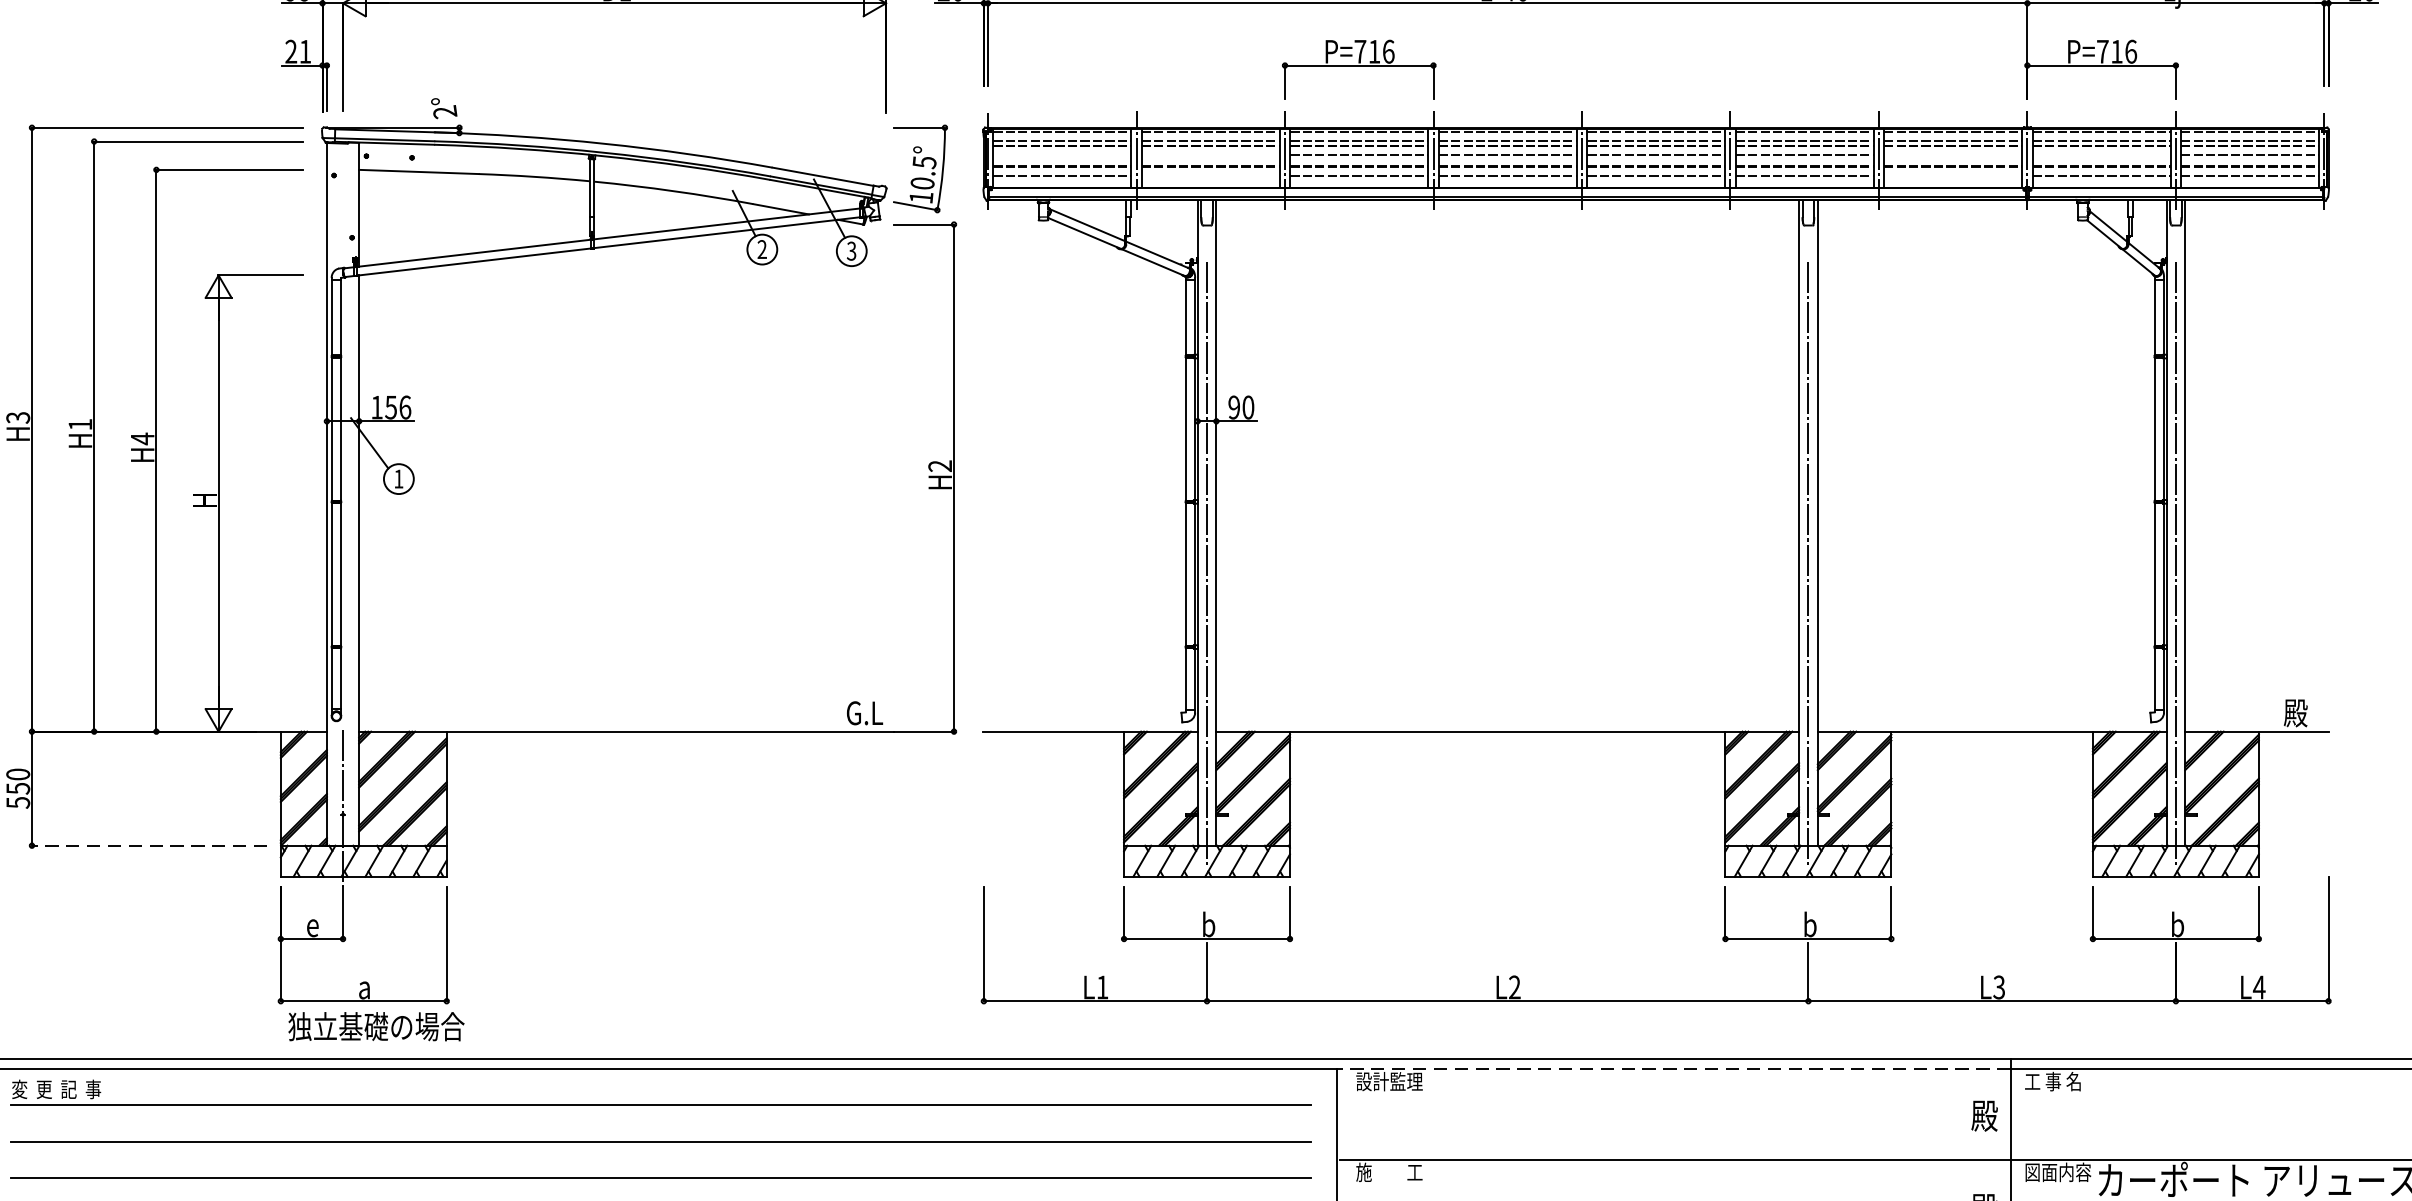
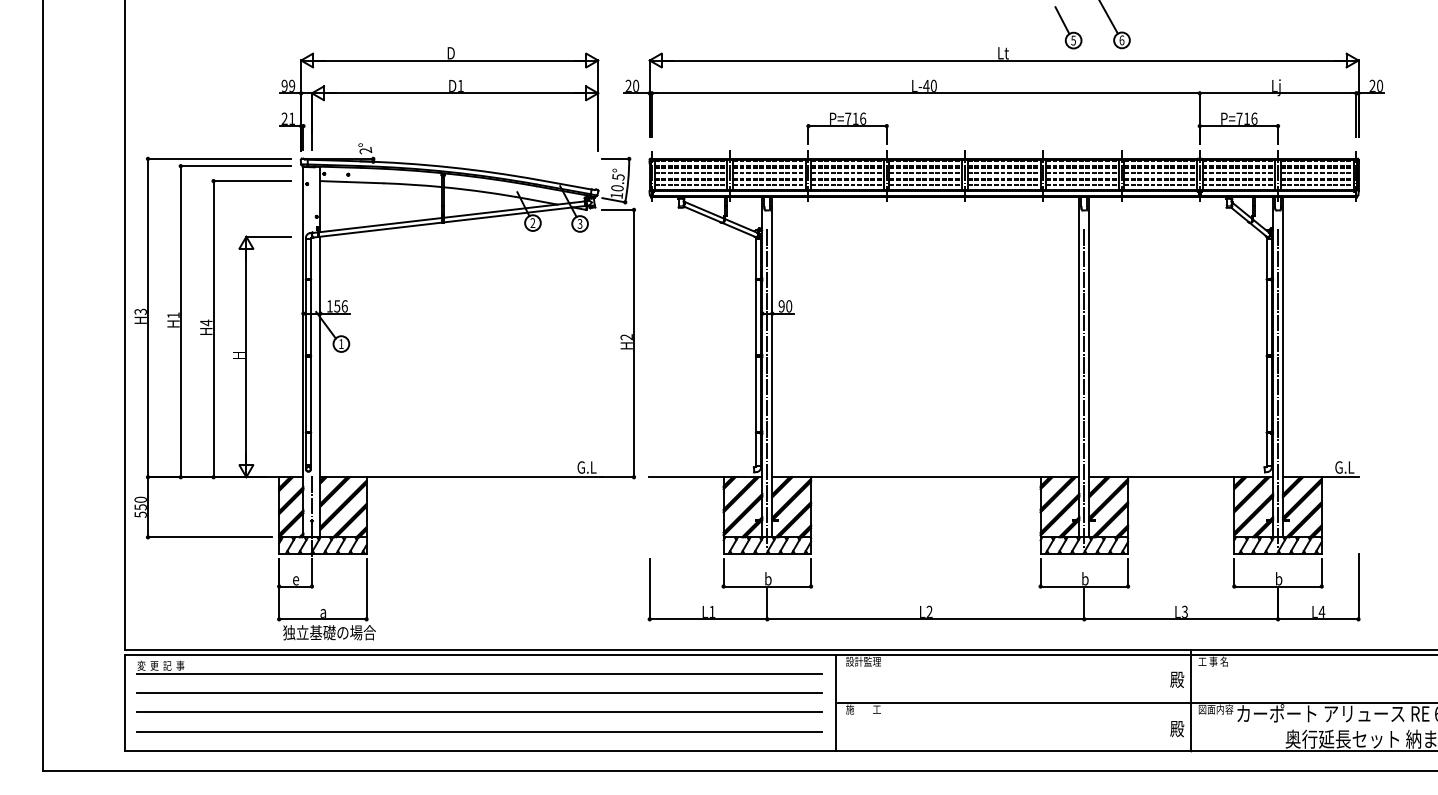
line: (1061, 155) -> (690, 173), added
line: (1209, 155) -> (768, 173), added
line: (1952, 155) -> (1160, 173), added
line: (2100, 155) -> (1238, 173), added
line: (1209, 176) -> (768, 184), added
line: (1952, 176) -> (1160, 184), added
text: (2301, 713) -> (1344, 467), 殿 -> G.L
line: (148, 846) -> (209, 537), dashed -> solid
line: (1674, 1069) -> (1013, 655), dashed -> solid

